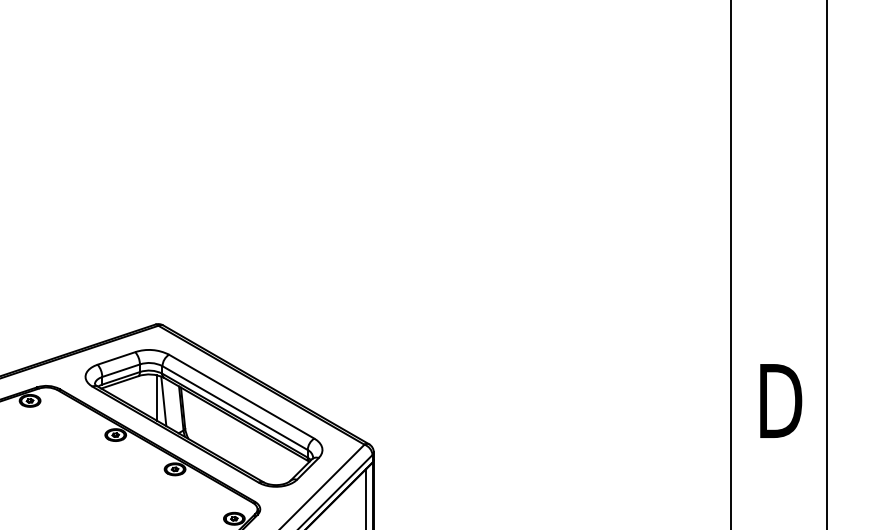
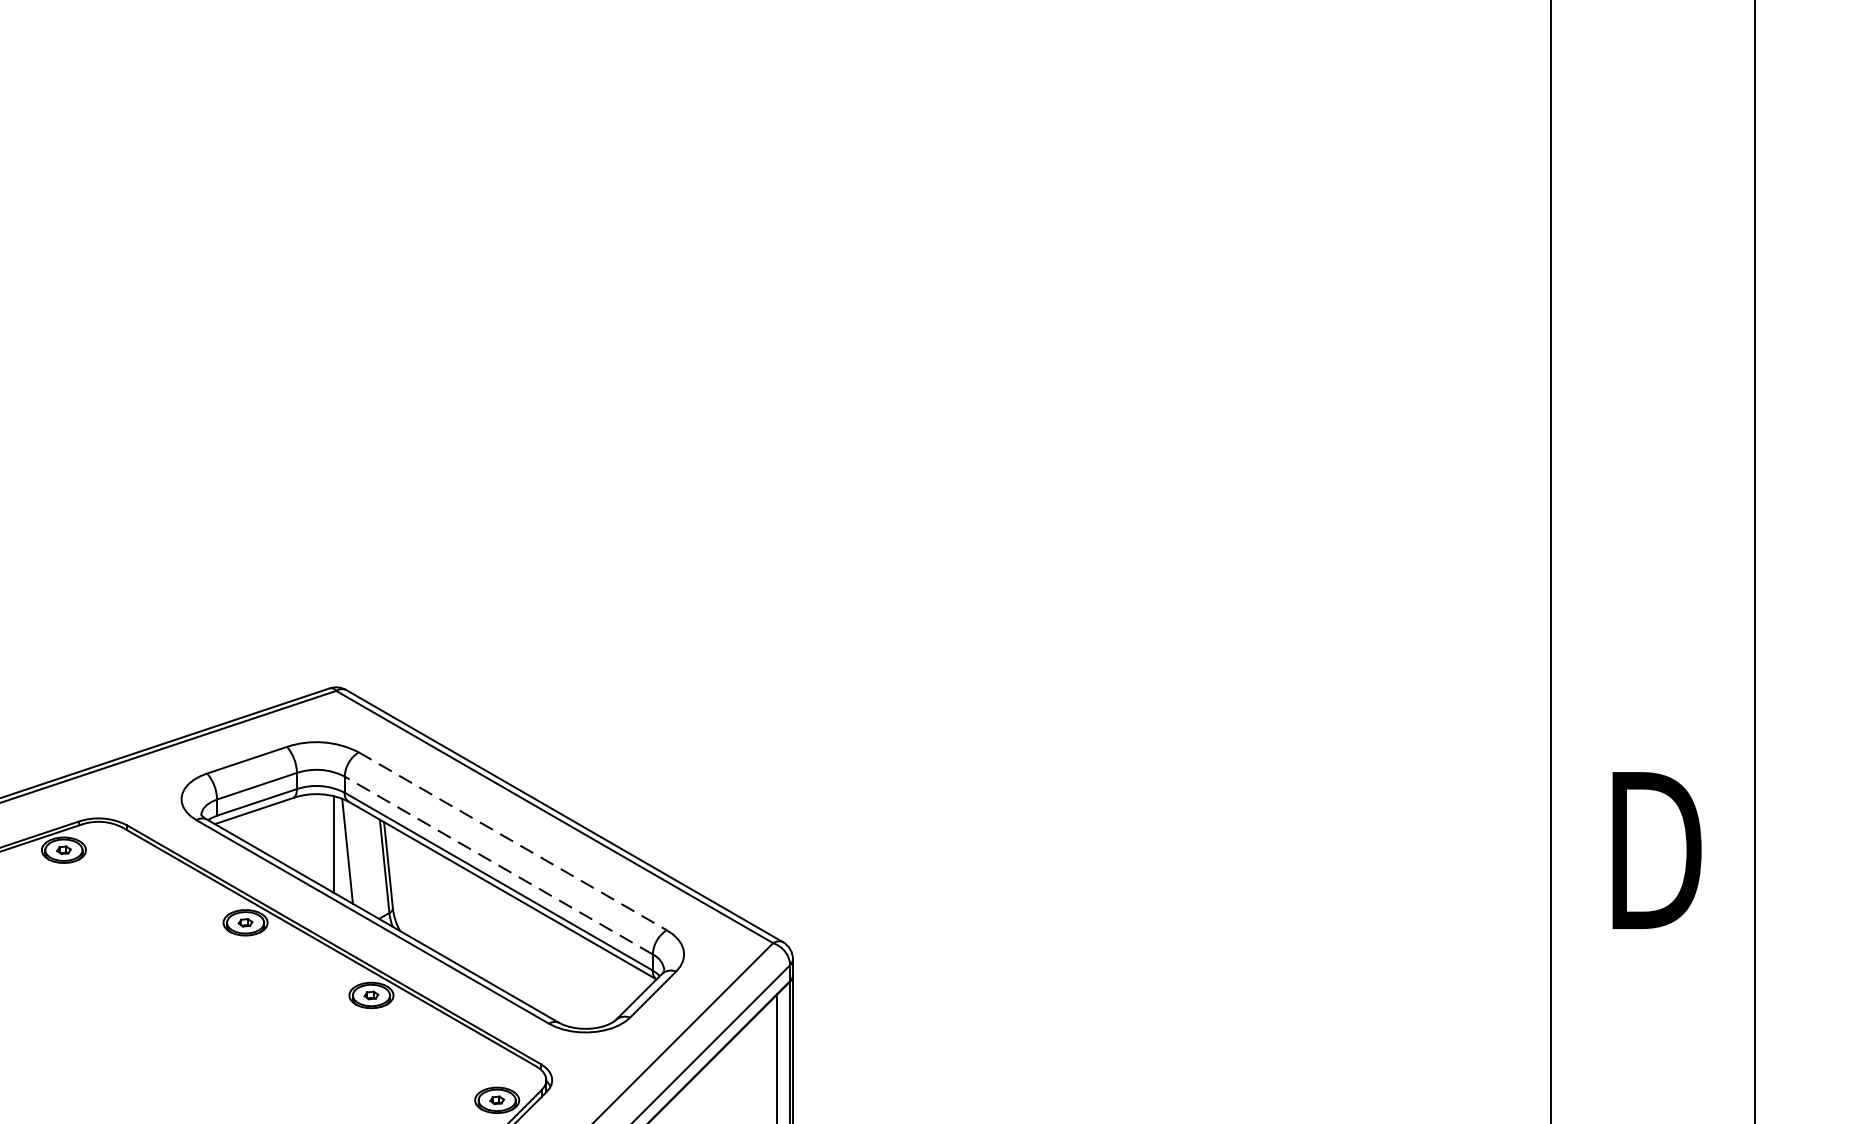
line: (241, 396) -> (512, 840), solid -> dashed
line: (235, 408) -> (499, 866), solid -> dashed

